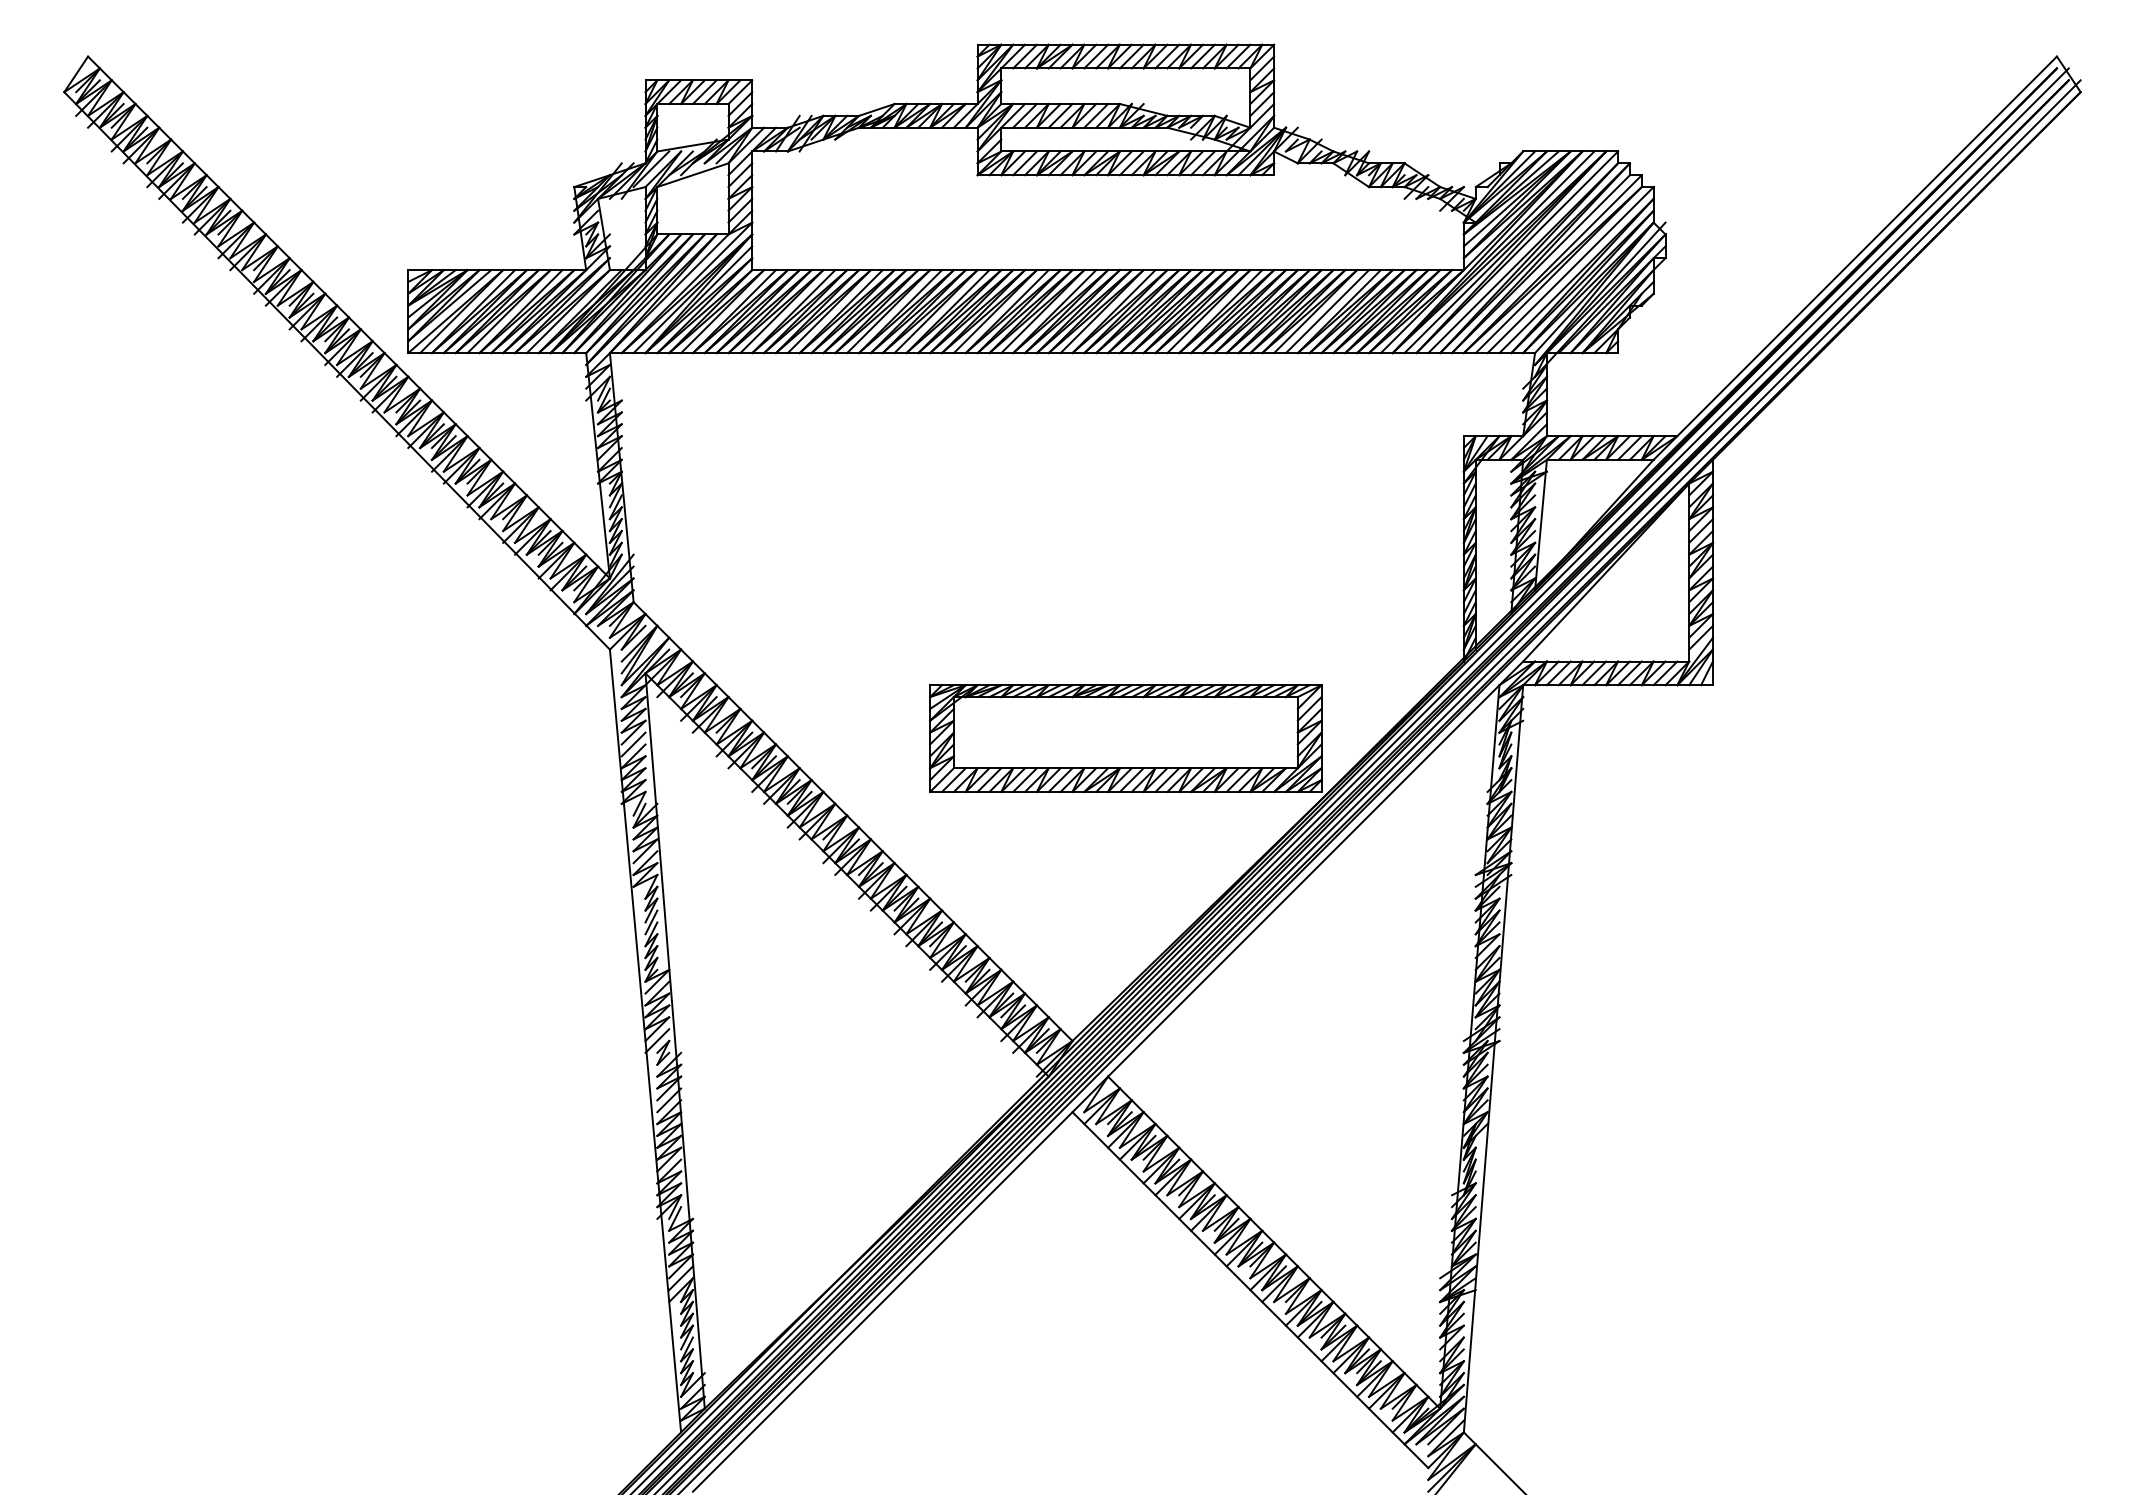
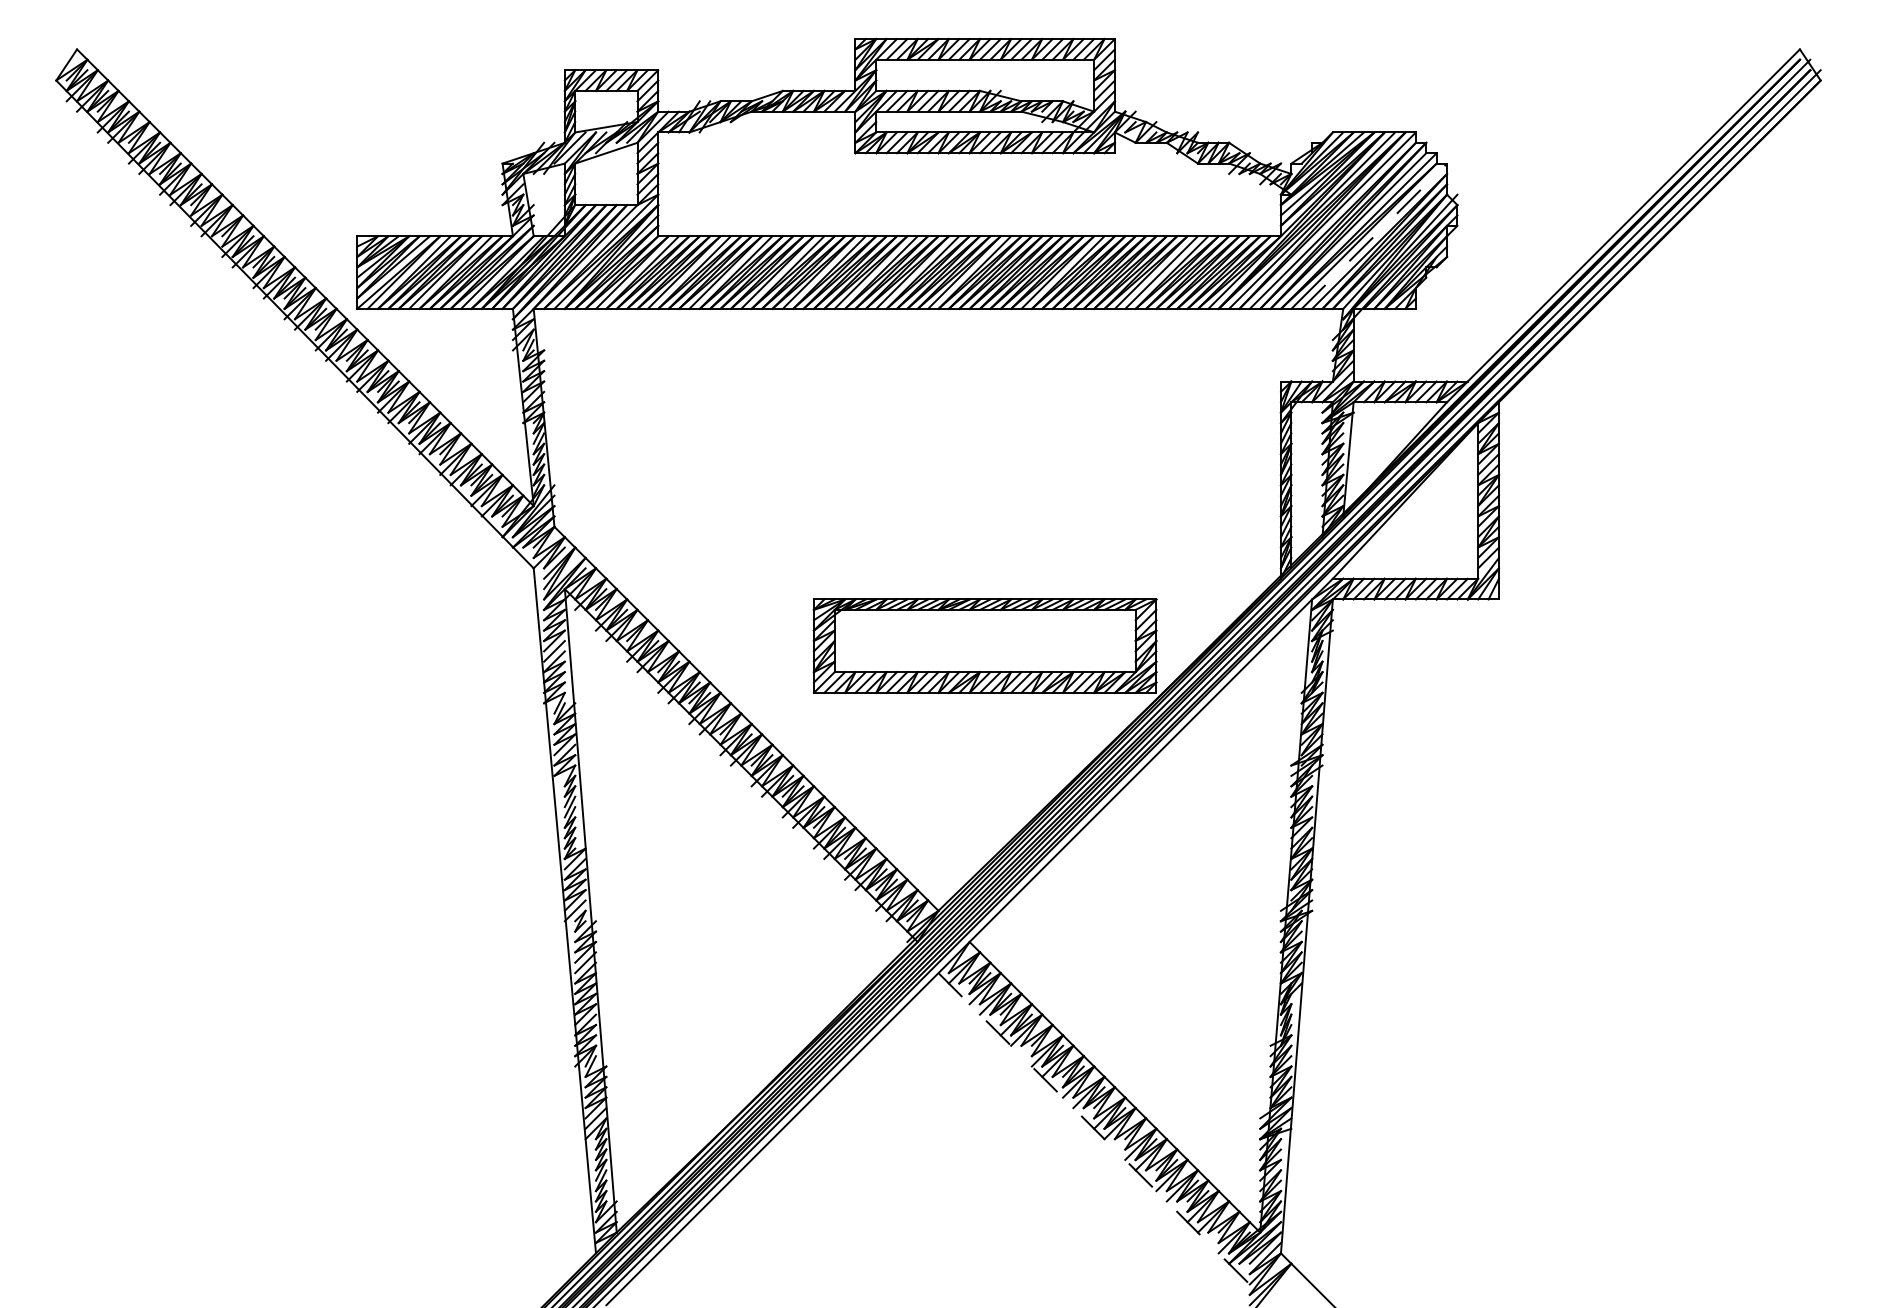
line: (1570, 270) -> (1374, 236), solid -> dashed
line: (1250, 1290) -> (1094, 1129), solid -> dashed

